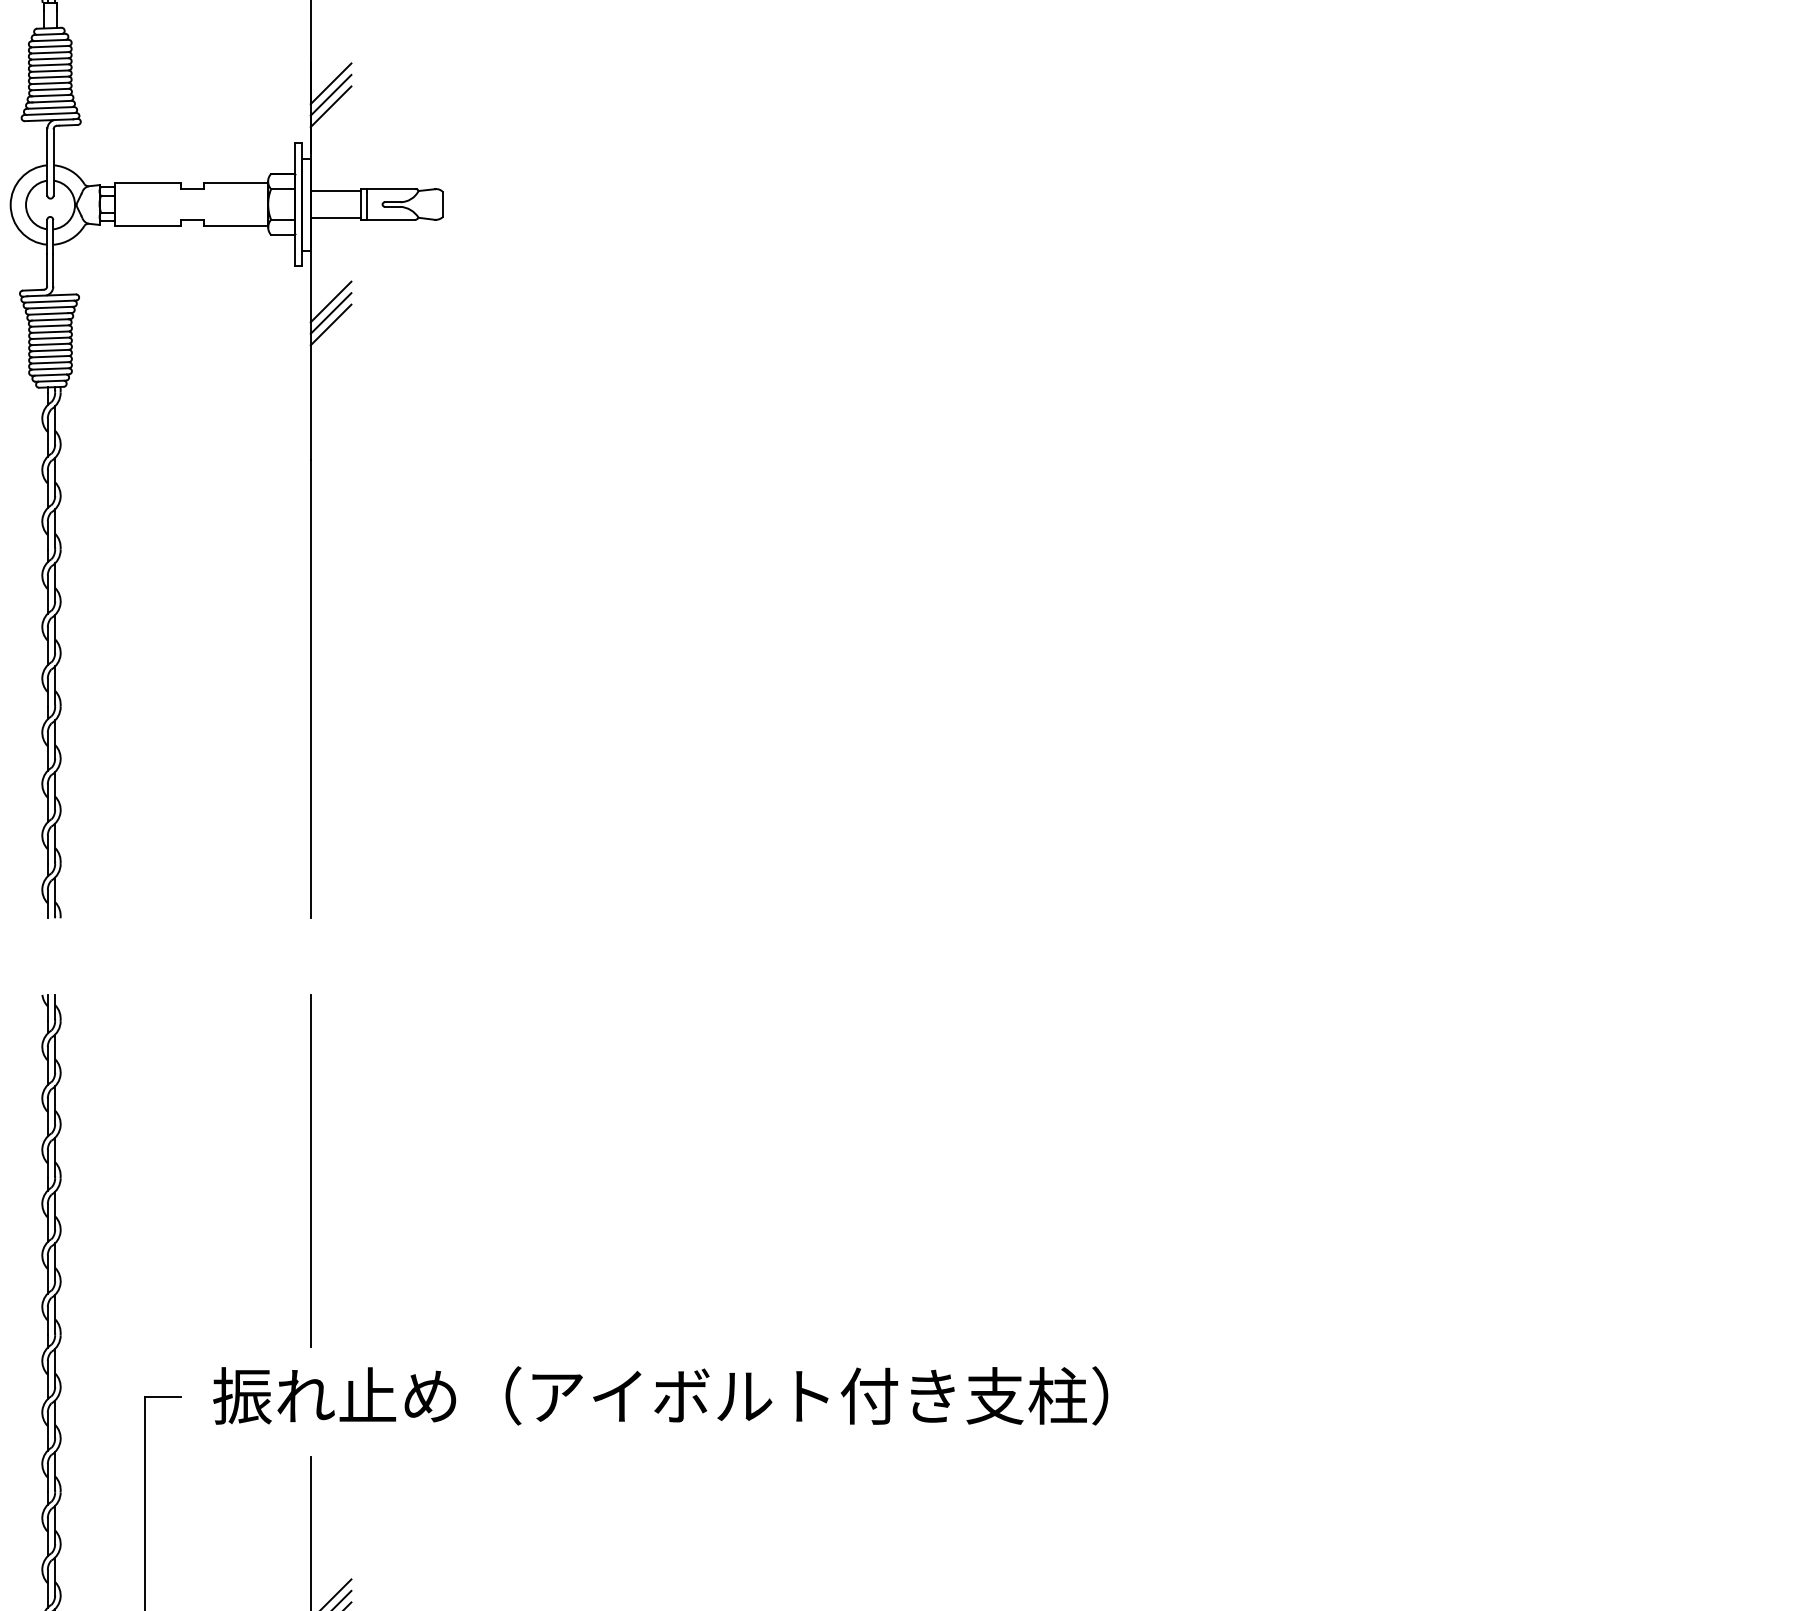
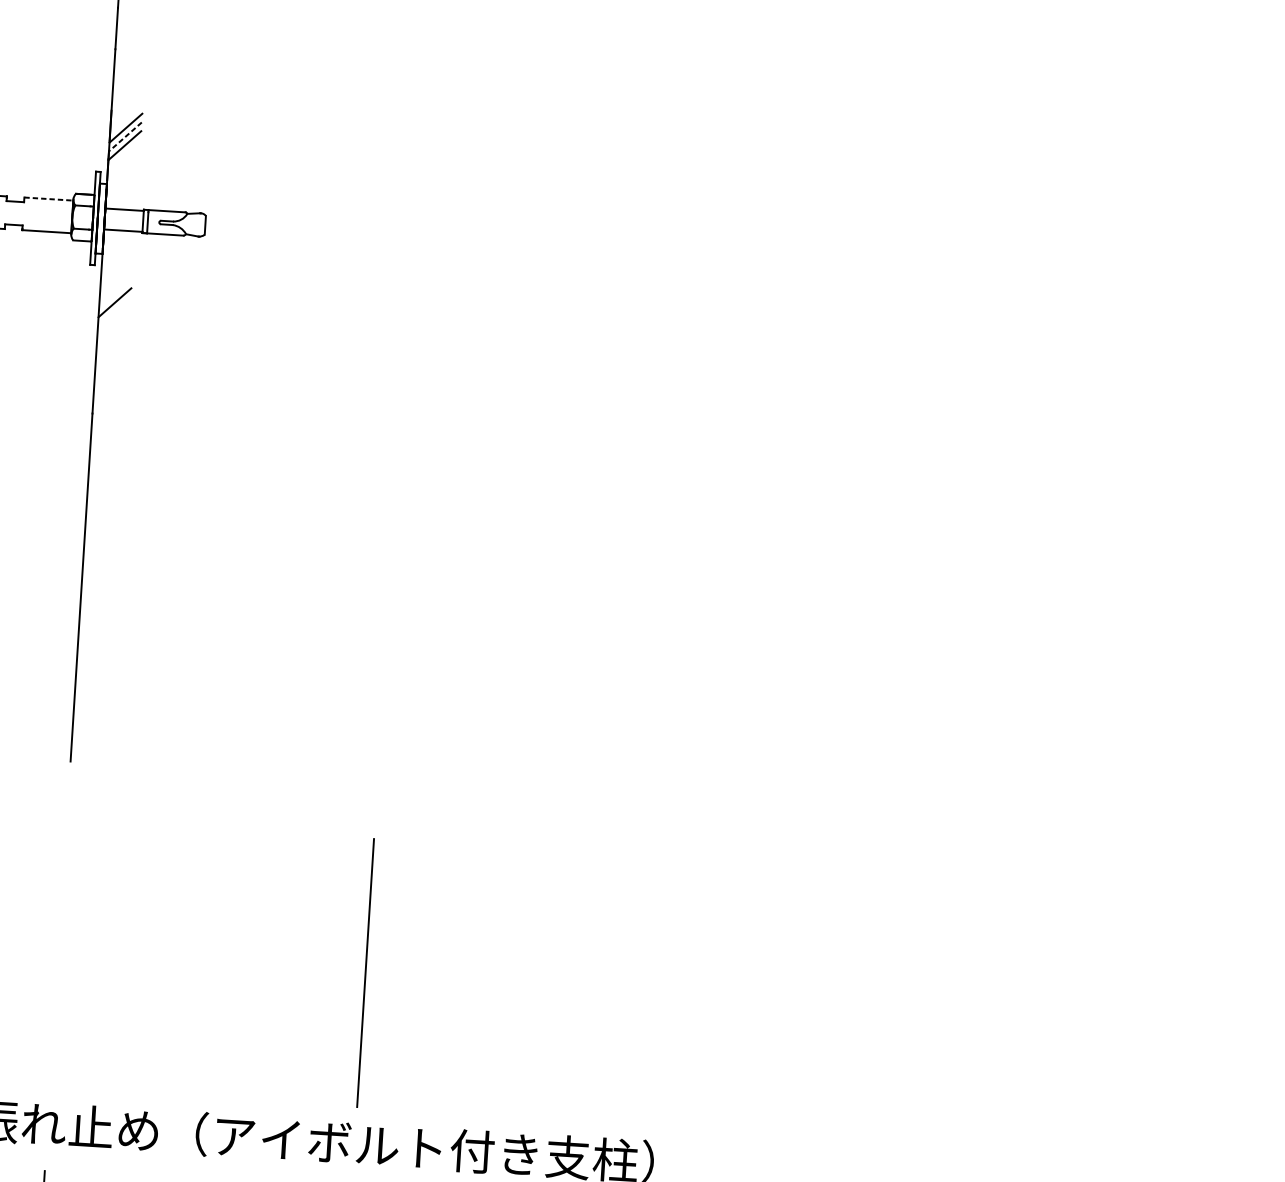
line: (331, 95) -> (125, 137), solid -> dashed
line: (236, 183) -> (49, 199), solid -> dashed
line: (330, 301) -> (115, 293), removed
line: (330, 324) -> (113, 311), removed
line: (310, 1170) -> (365, 972), moved

